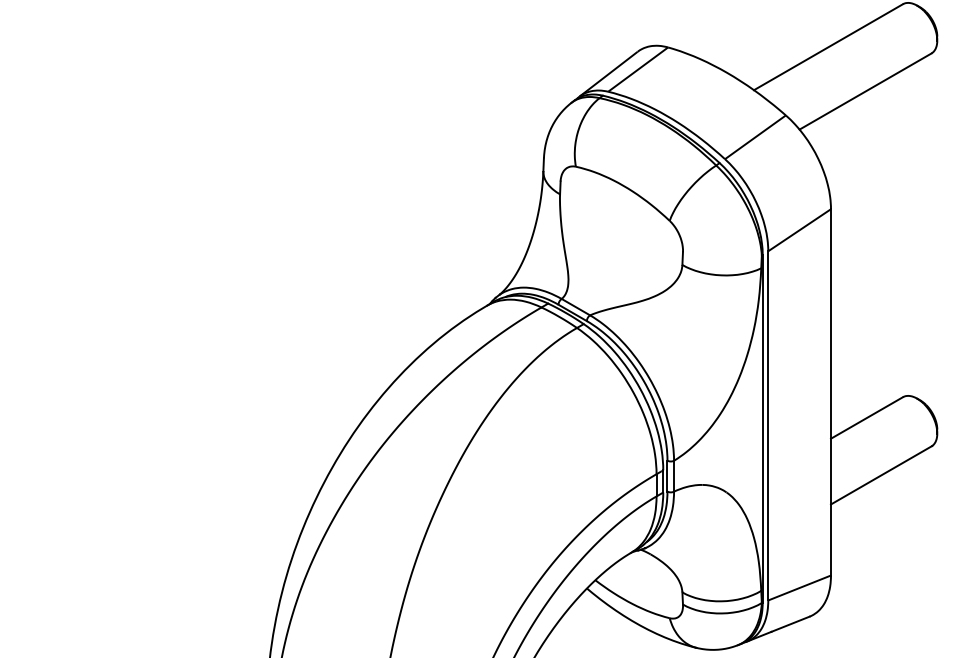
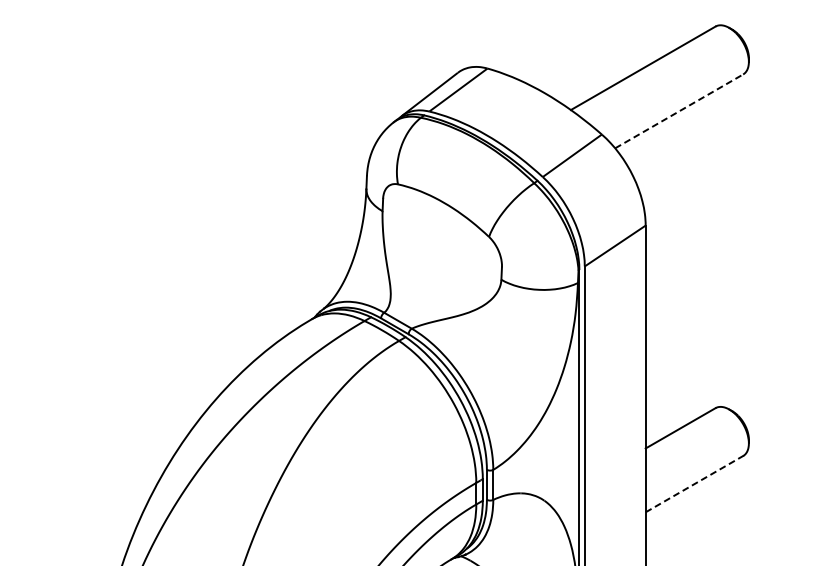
line: (865, 91) -> (679, 111), solid -> dashed
line: (881, 475) -> (694, 484), solid -> dashed

